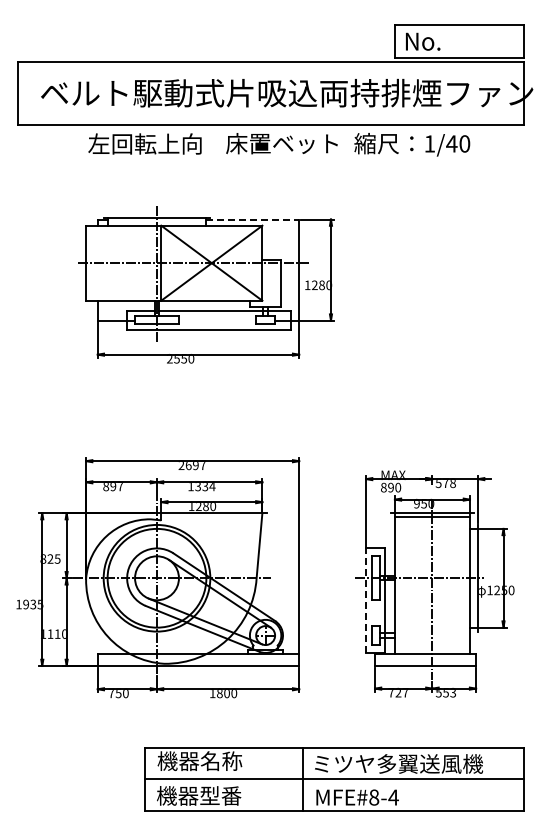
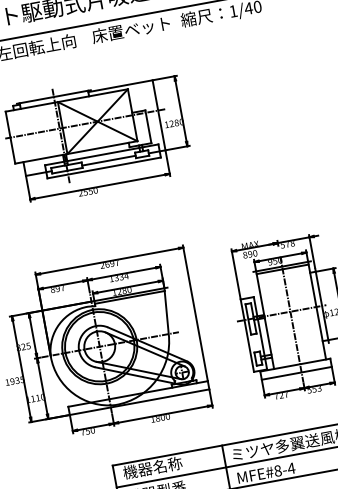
line: (253, 219) -> (120, 86), dashed -> solid
line: (217, 320) -> (108, 160), added
line: (211, 517) -> (129, 297), added
line: (366, 600) -> (247, 335), dashed -> solid

